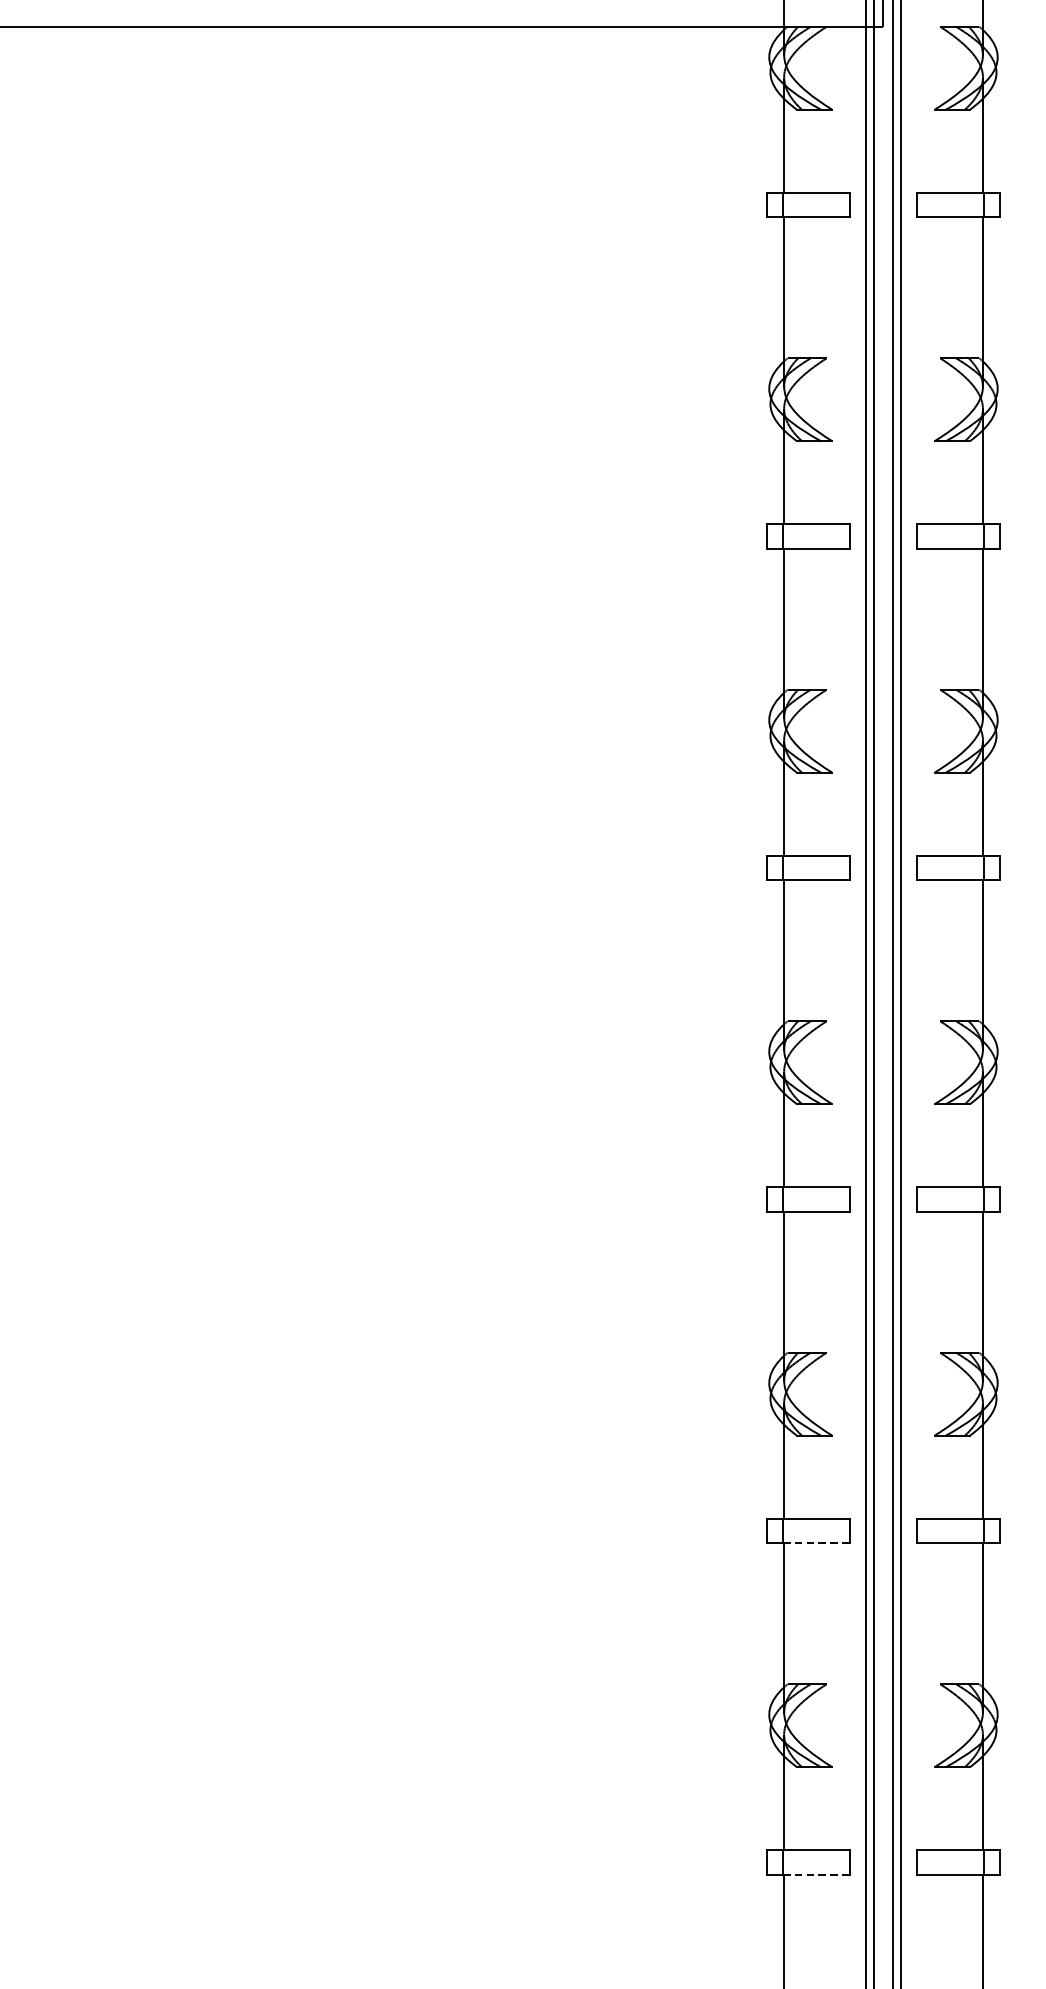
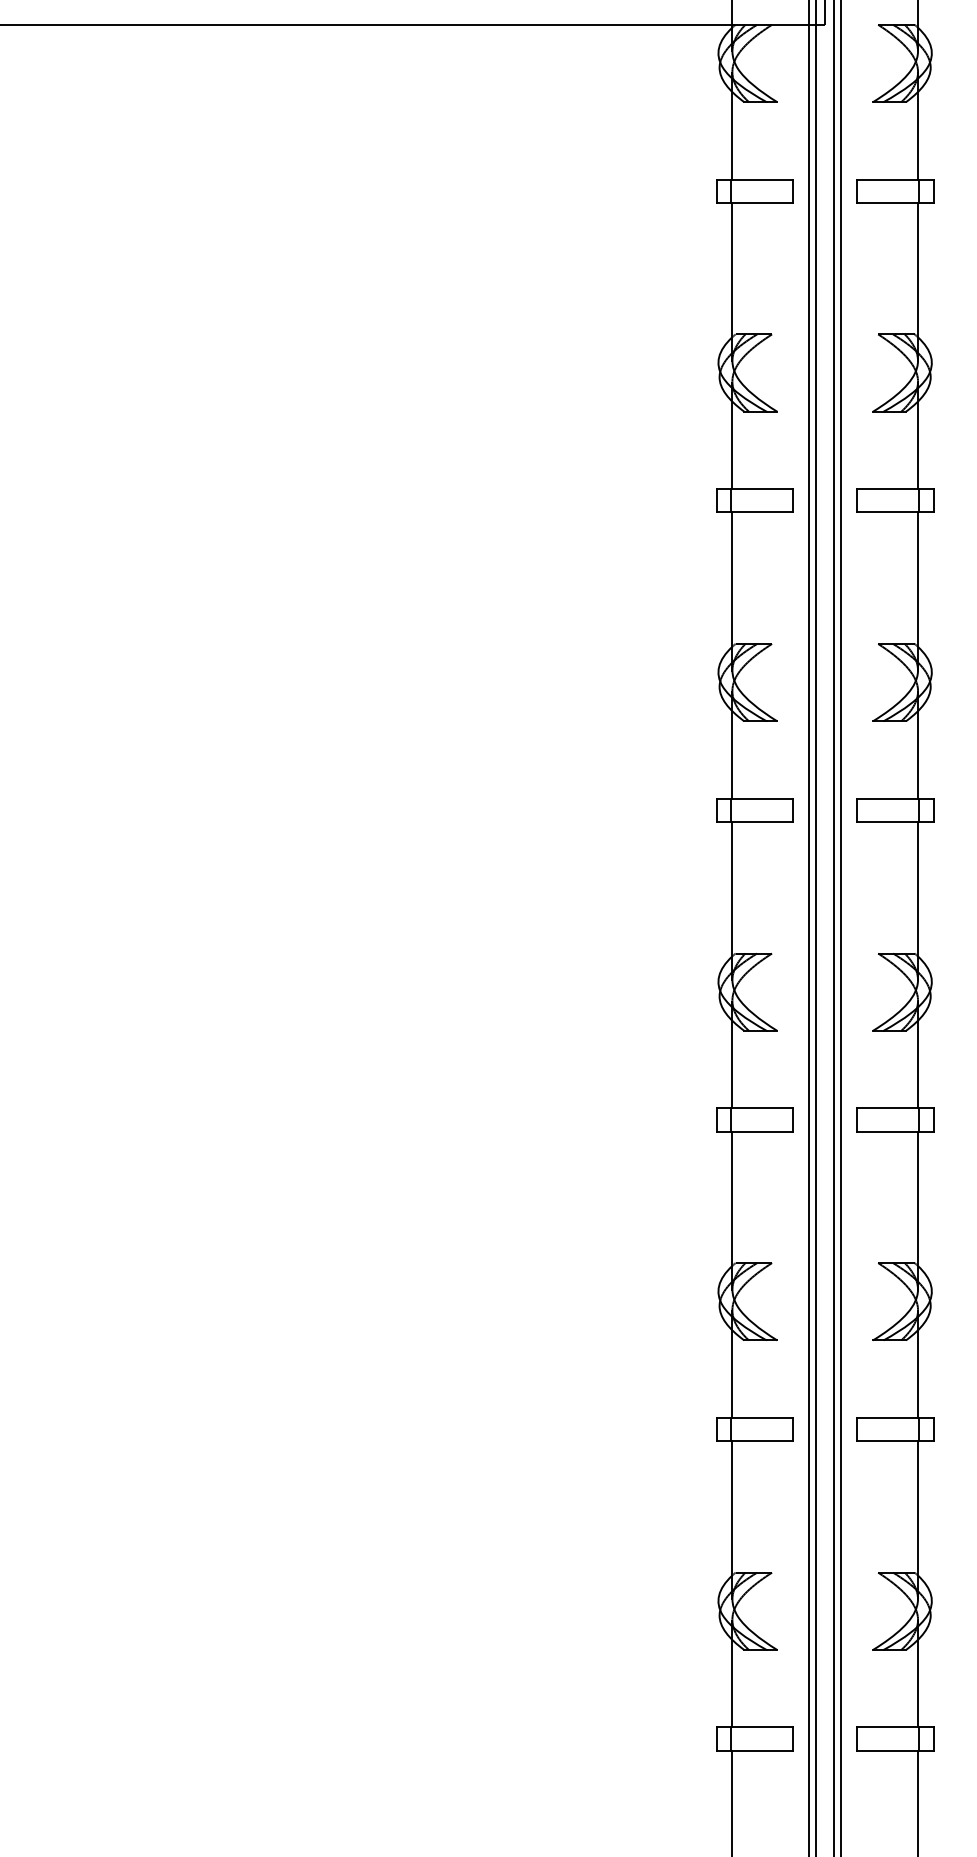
line: (815, 1543) -> (761, 1441), dashed -> solid
line: (815, 1874) -> (761, 1750), dashed -> solid

